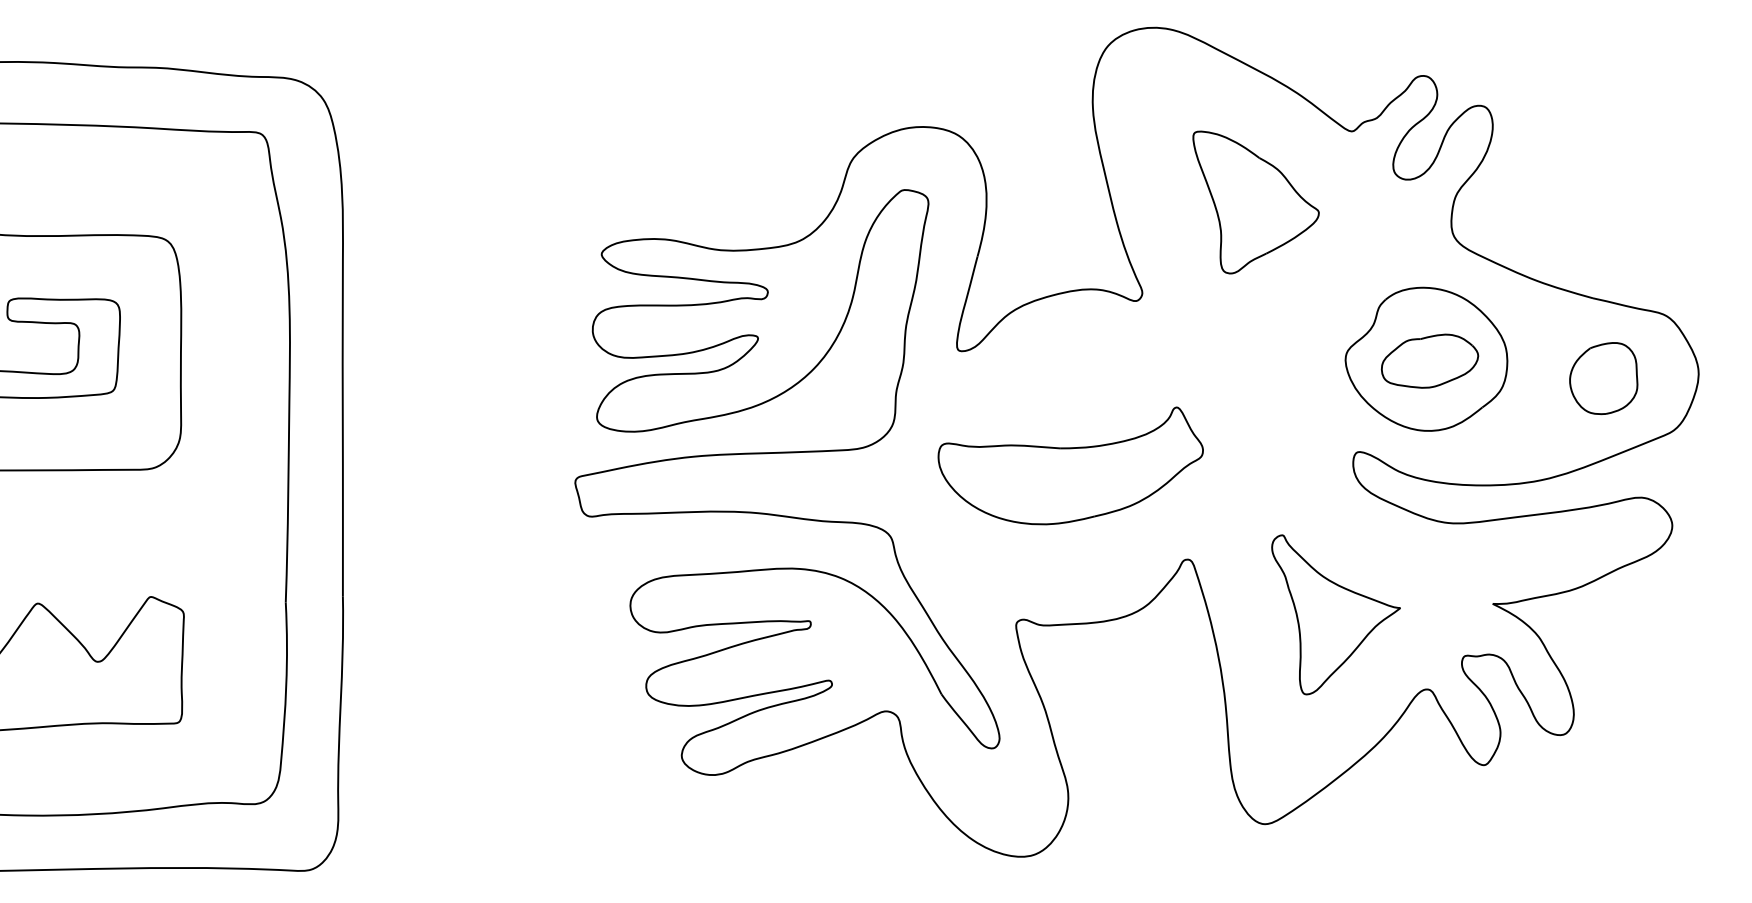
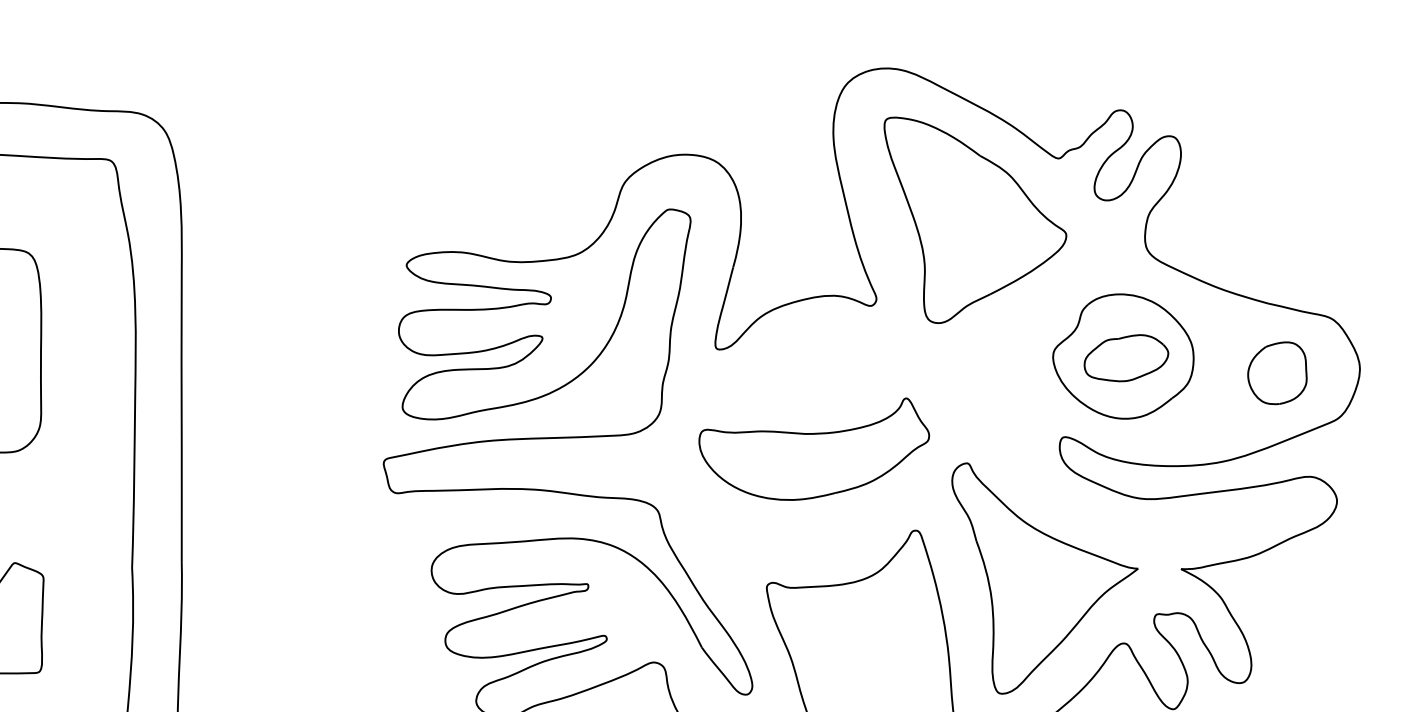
part: (1255, 202) -> (974, 220), size x1.67
part: (1335, 614) -> (1044, 578), size x1.67

